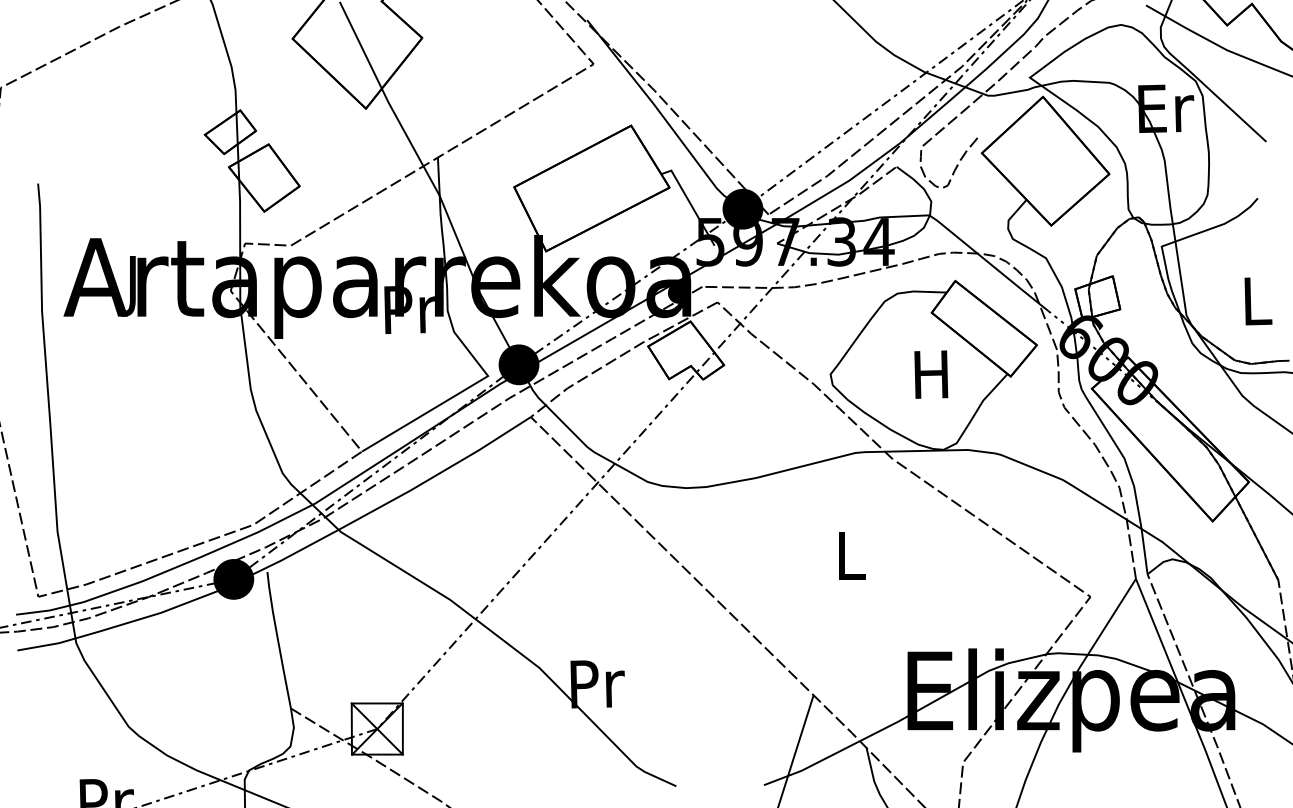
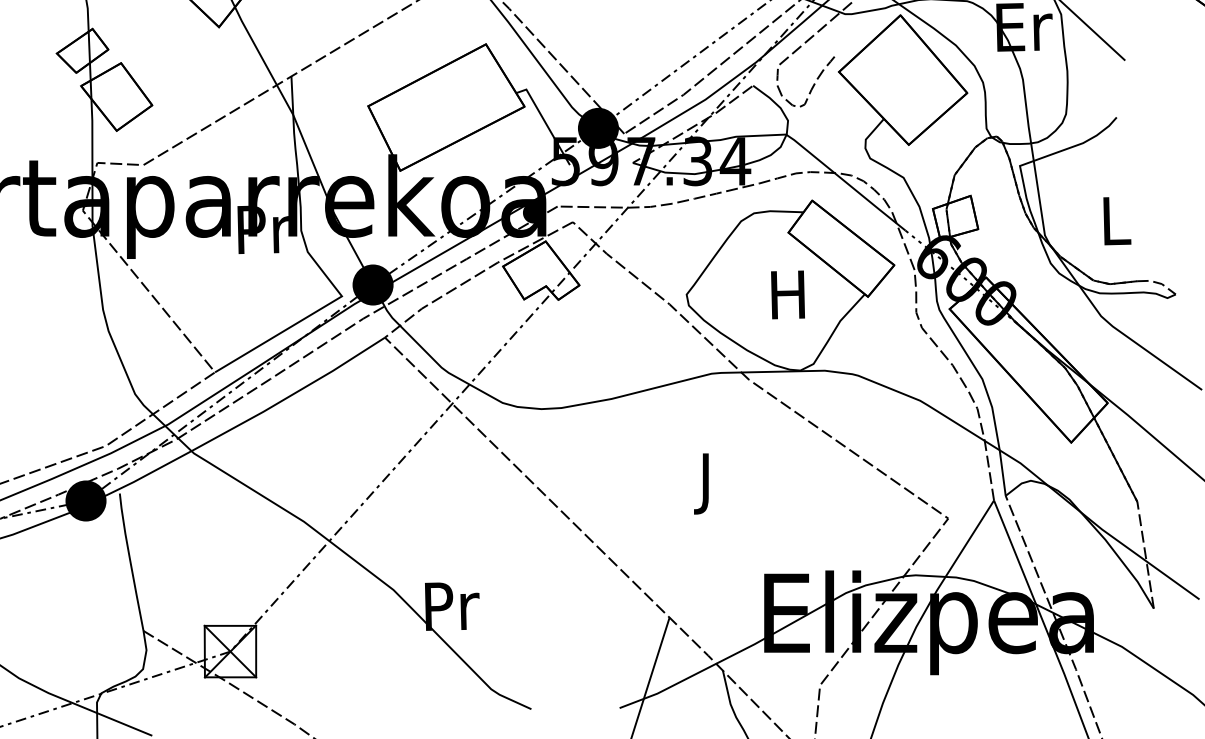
text: (851, 562) -> (707, 483), L -> J

